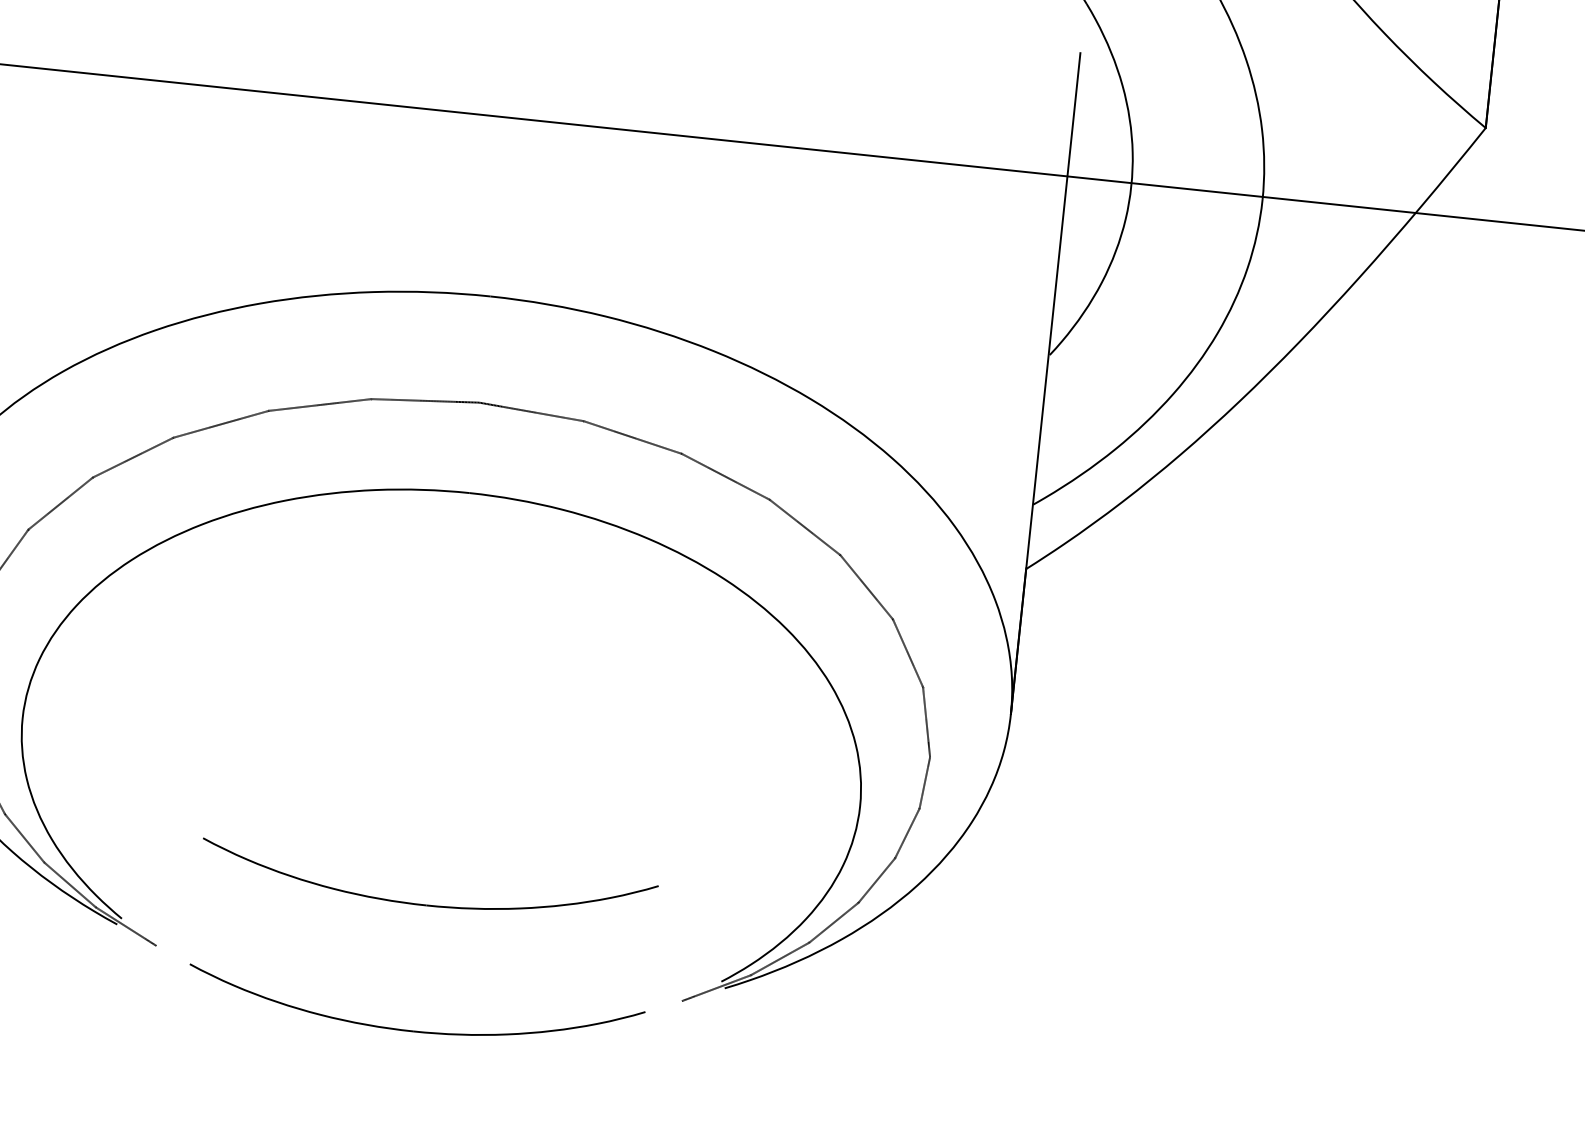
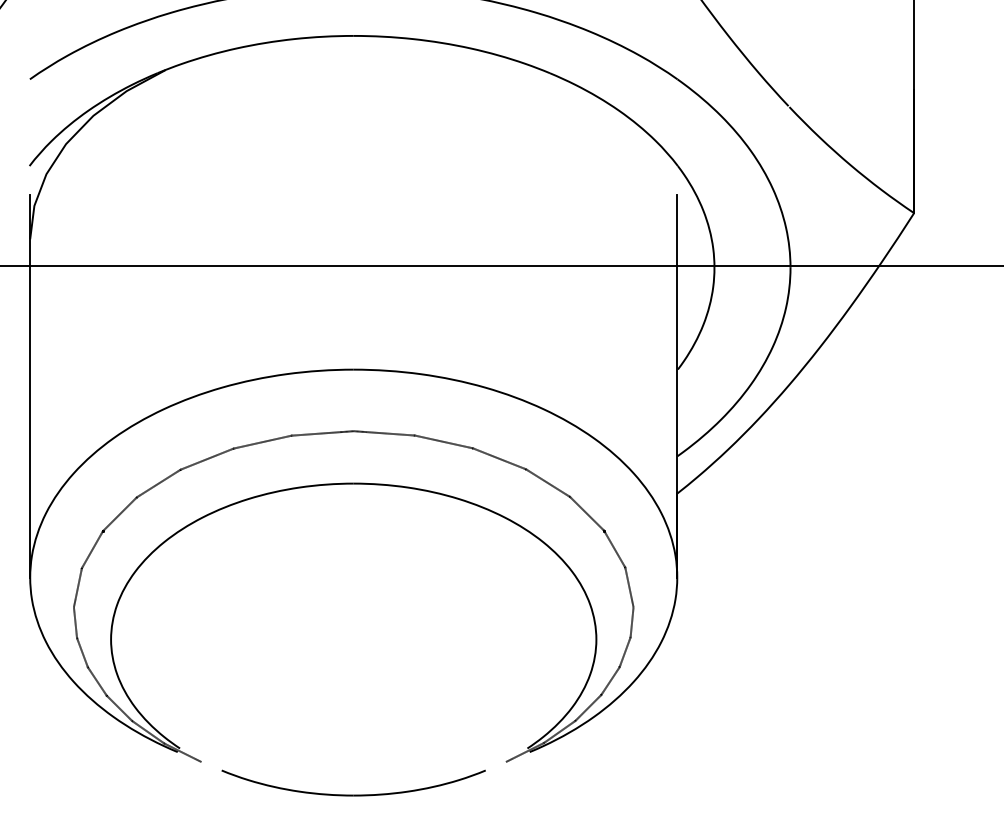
part: (426, 903) -> (353, 721), removed

